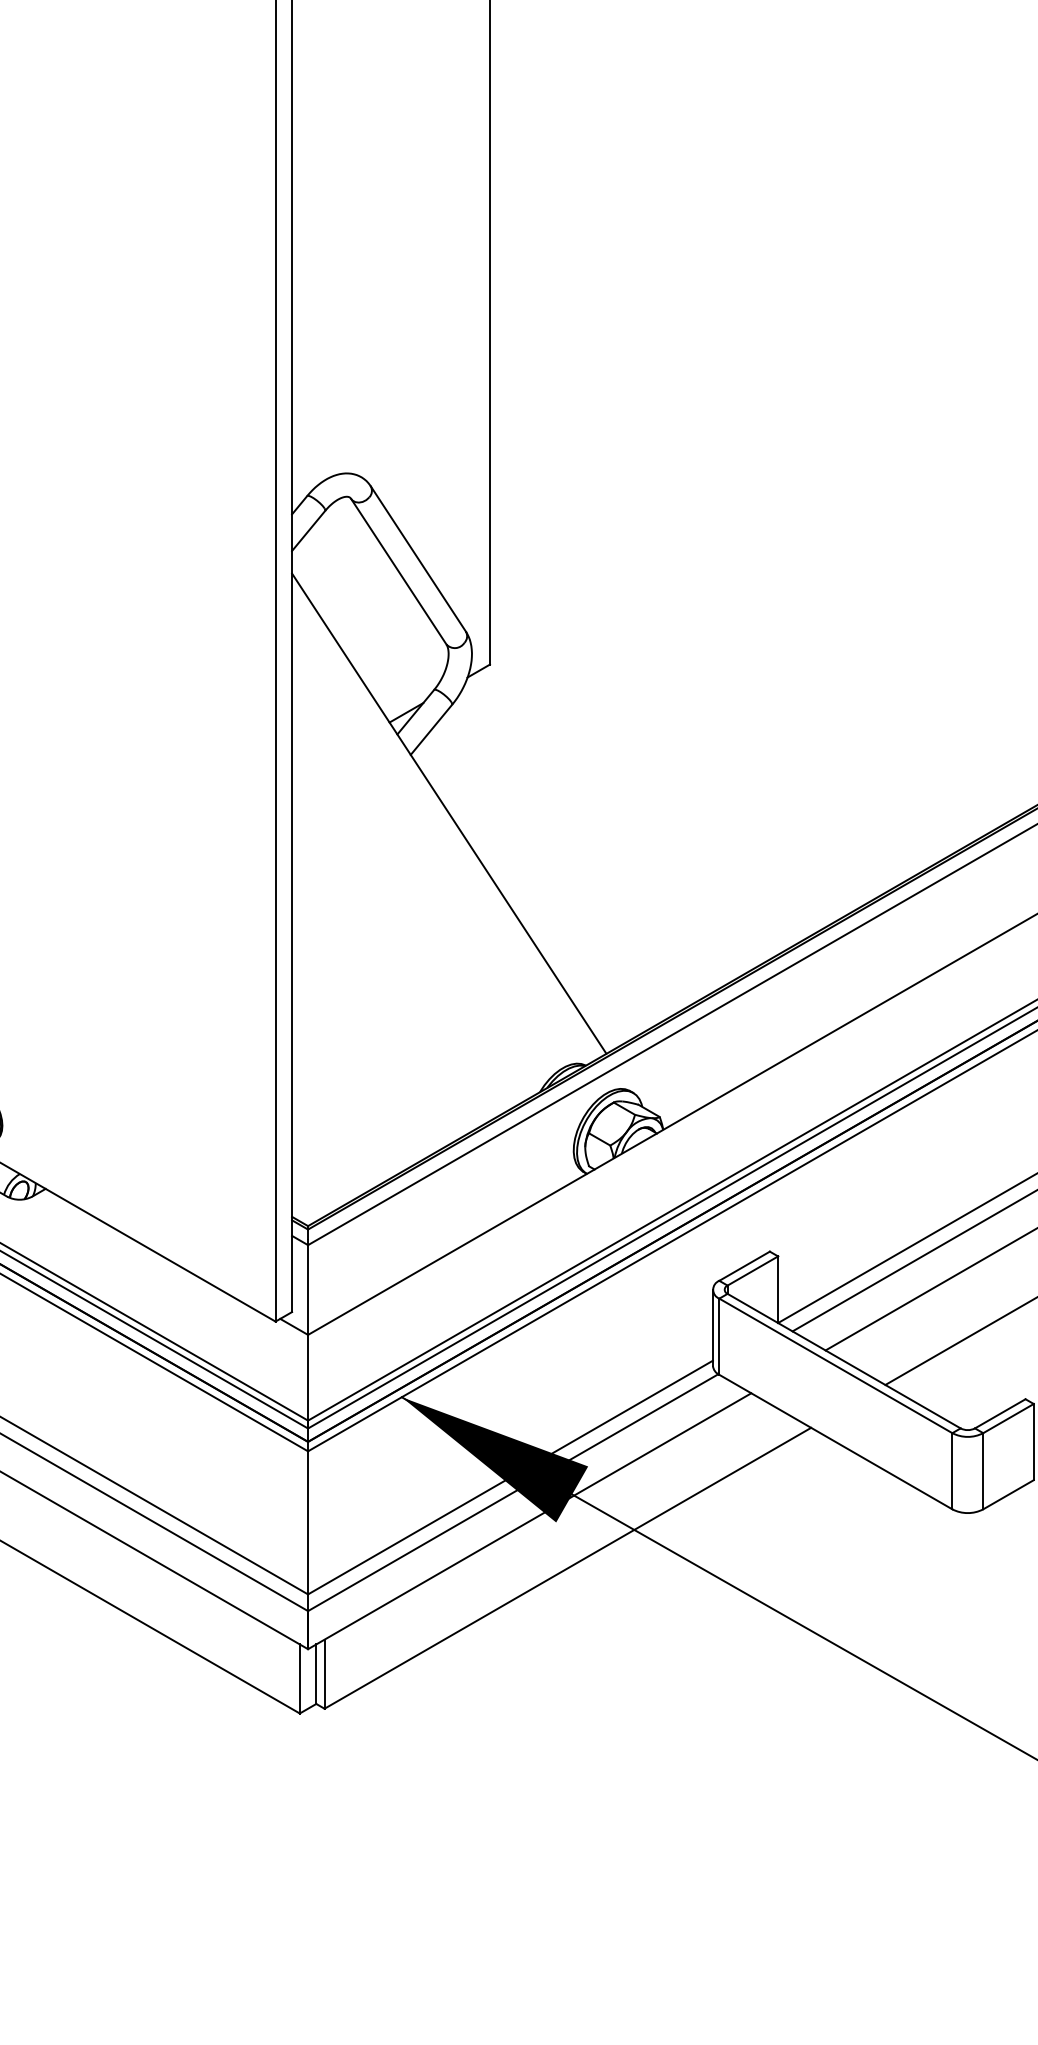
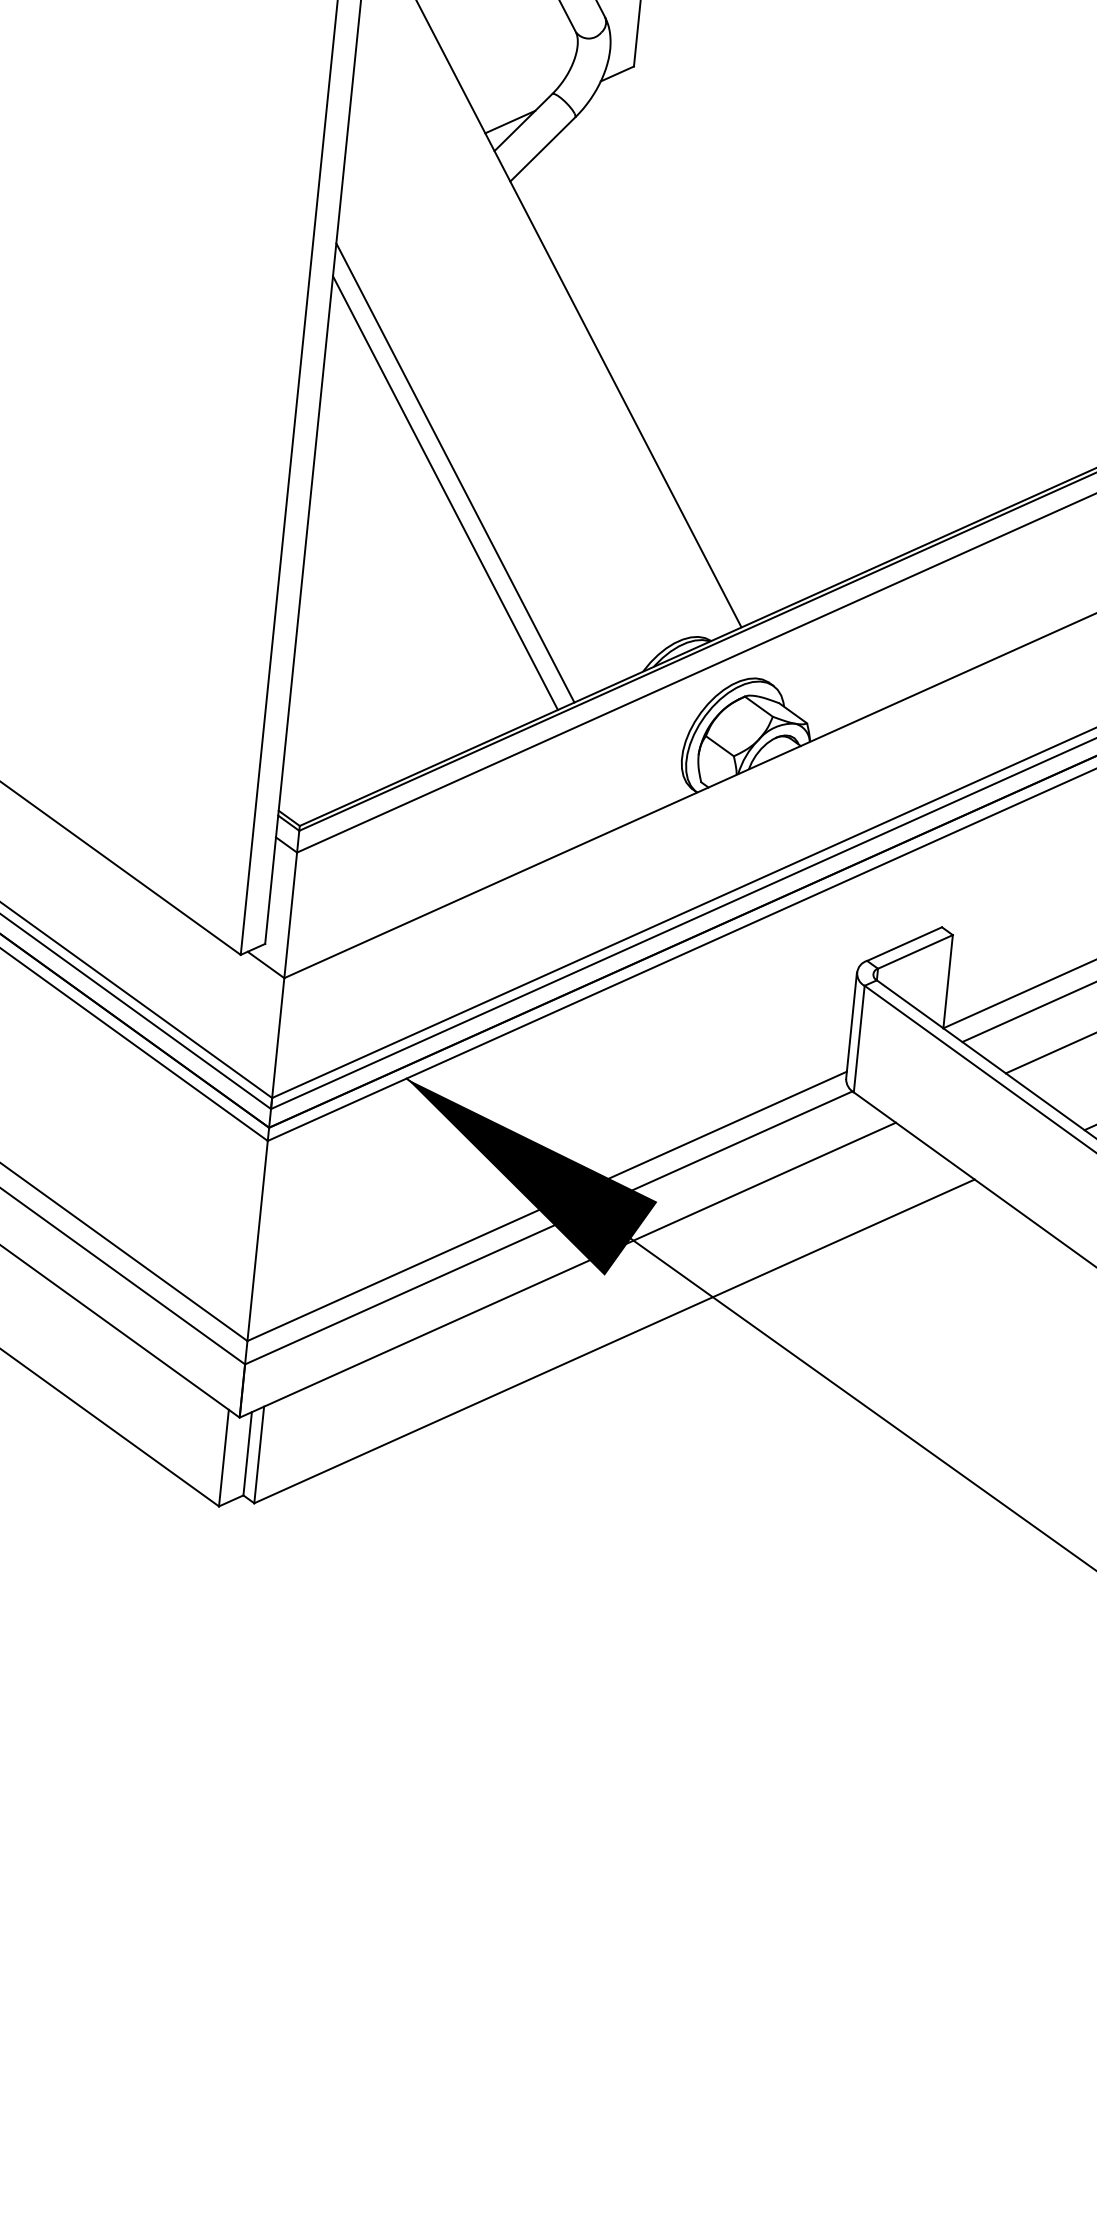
line: (392, 965) -> (454, 473), added
line: (387, 979) -> (445, 492), added

